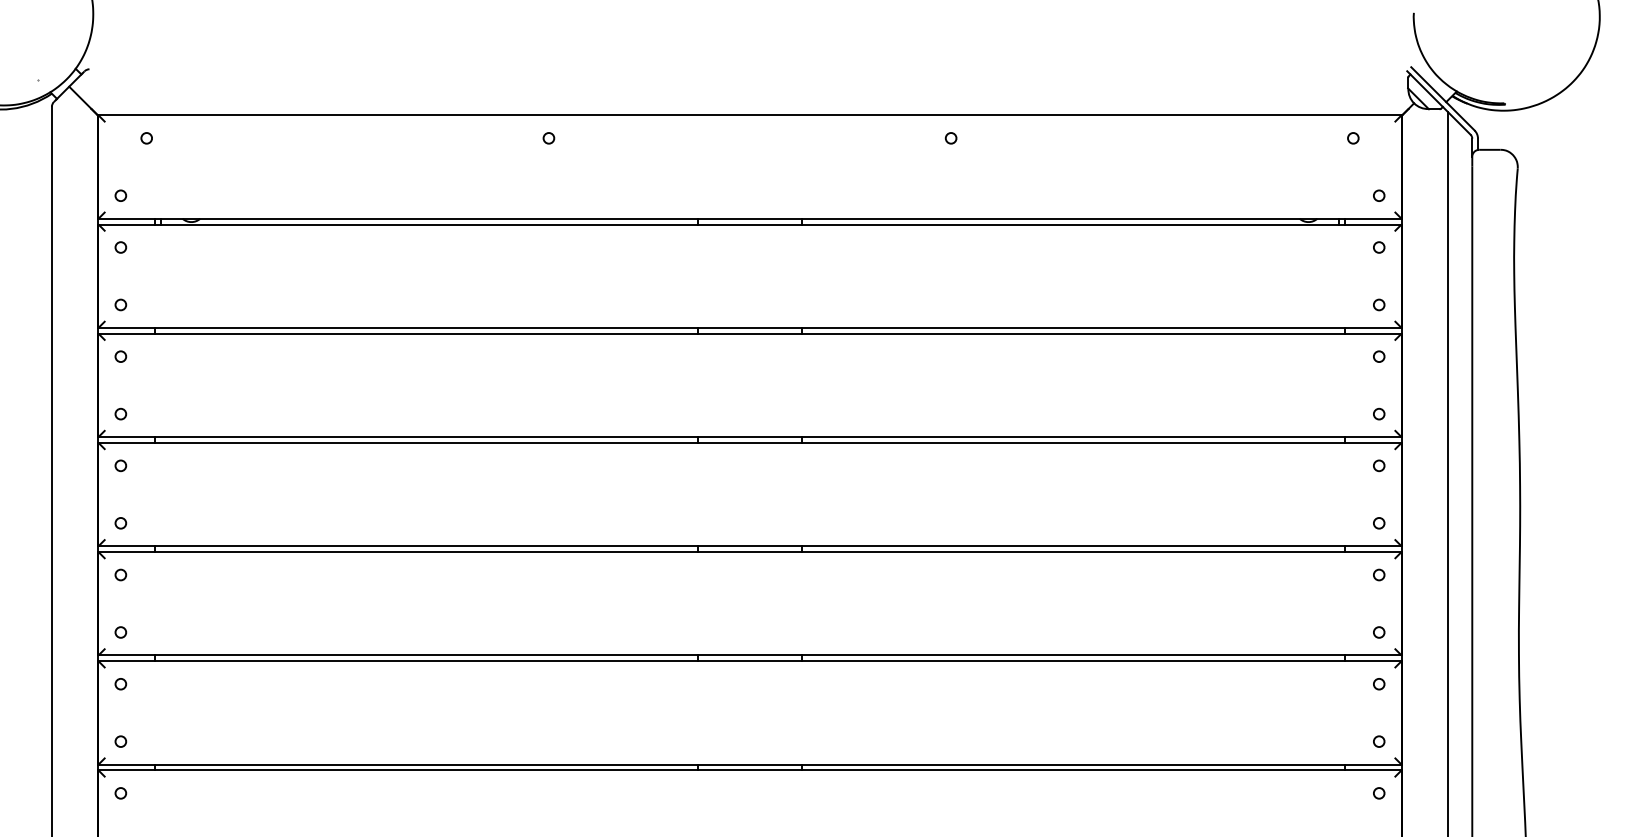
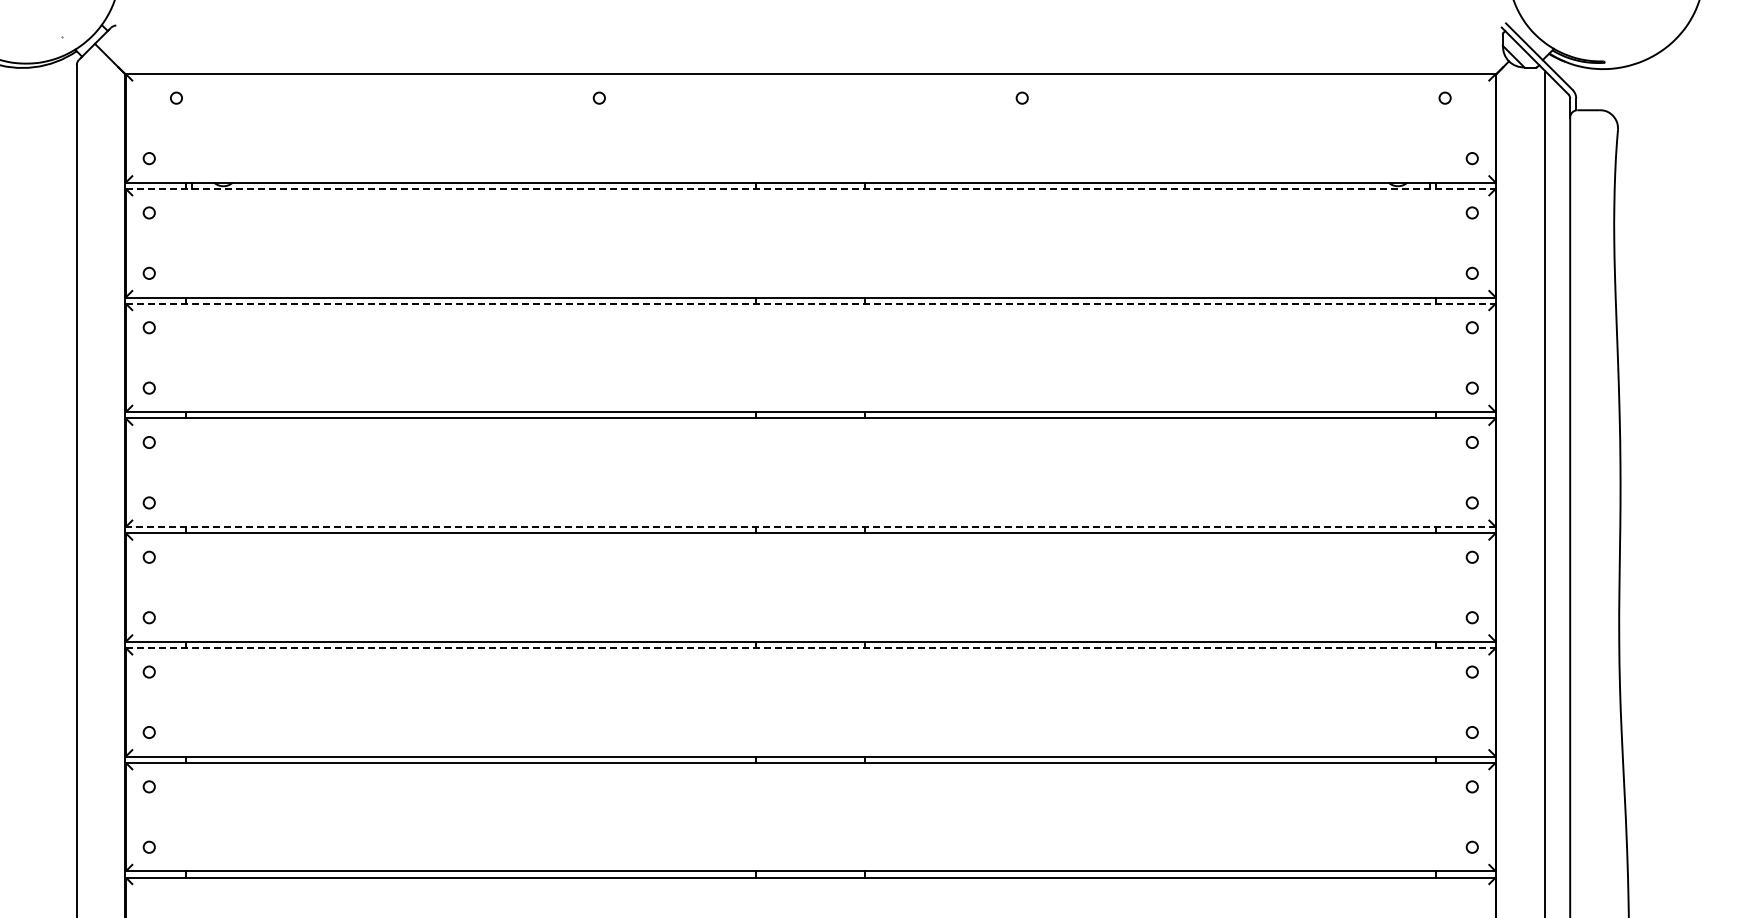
line: (750, 224) -> (811, 188), solid -> dashed
line: (750, 333) -> (811, 303), solid -> dashed
line: (749, 546) -> (810, 527), solid -> dashed
line: (750, 660) -> (811, 647), solid -> dashed

